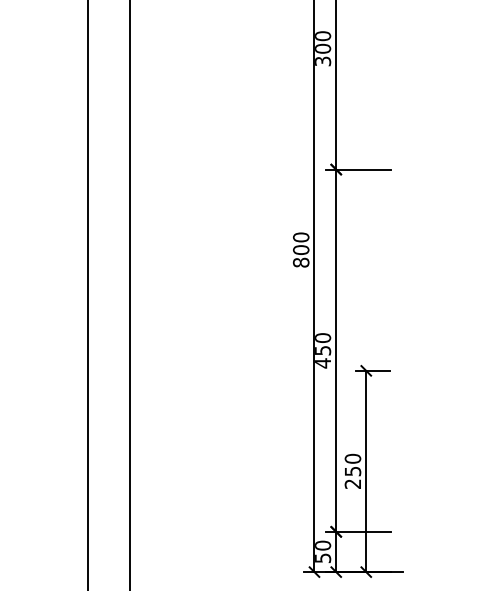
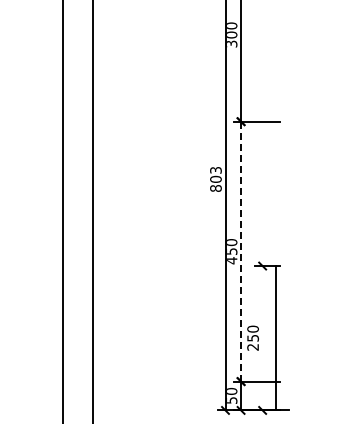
text: (300, 236) -> (215, 169), 800 -> 803
line: (336, 350) -> (241, 251), solid -> dashed
line: (366, 471) -> (275, 338), moved

